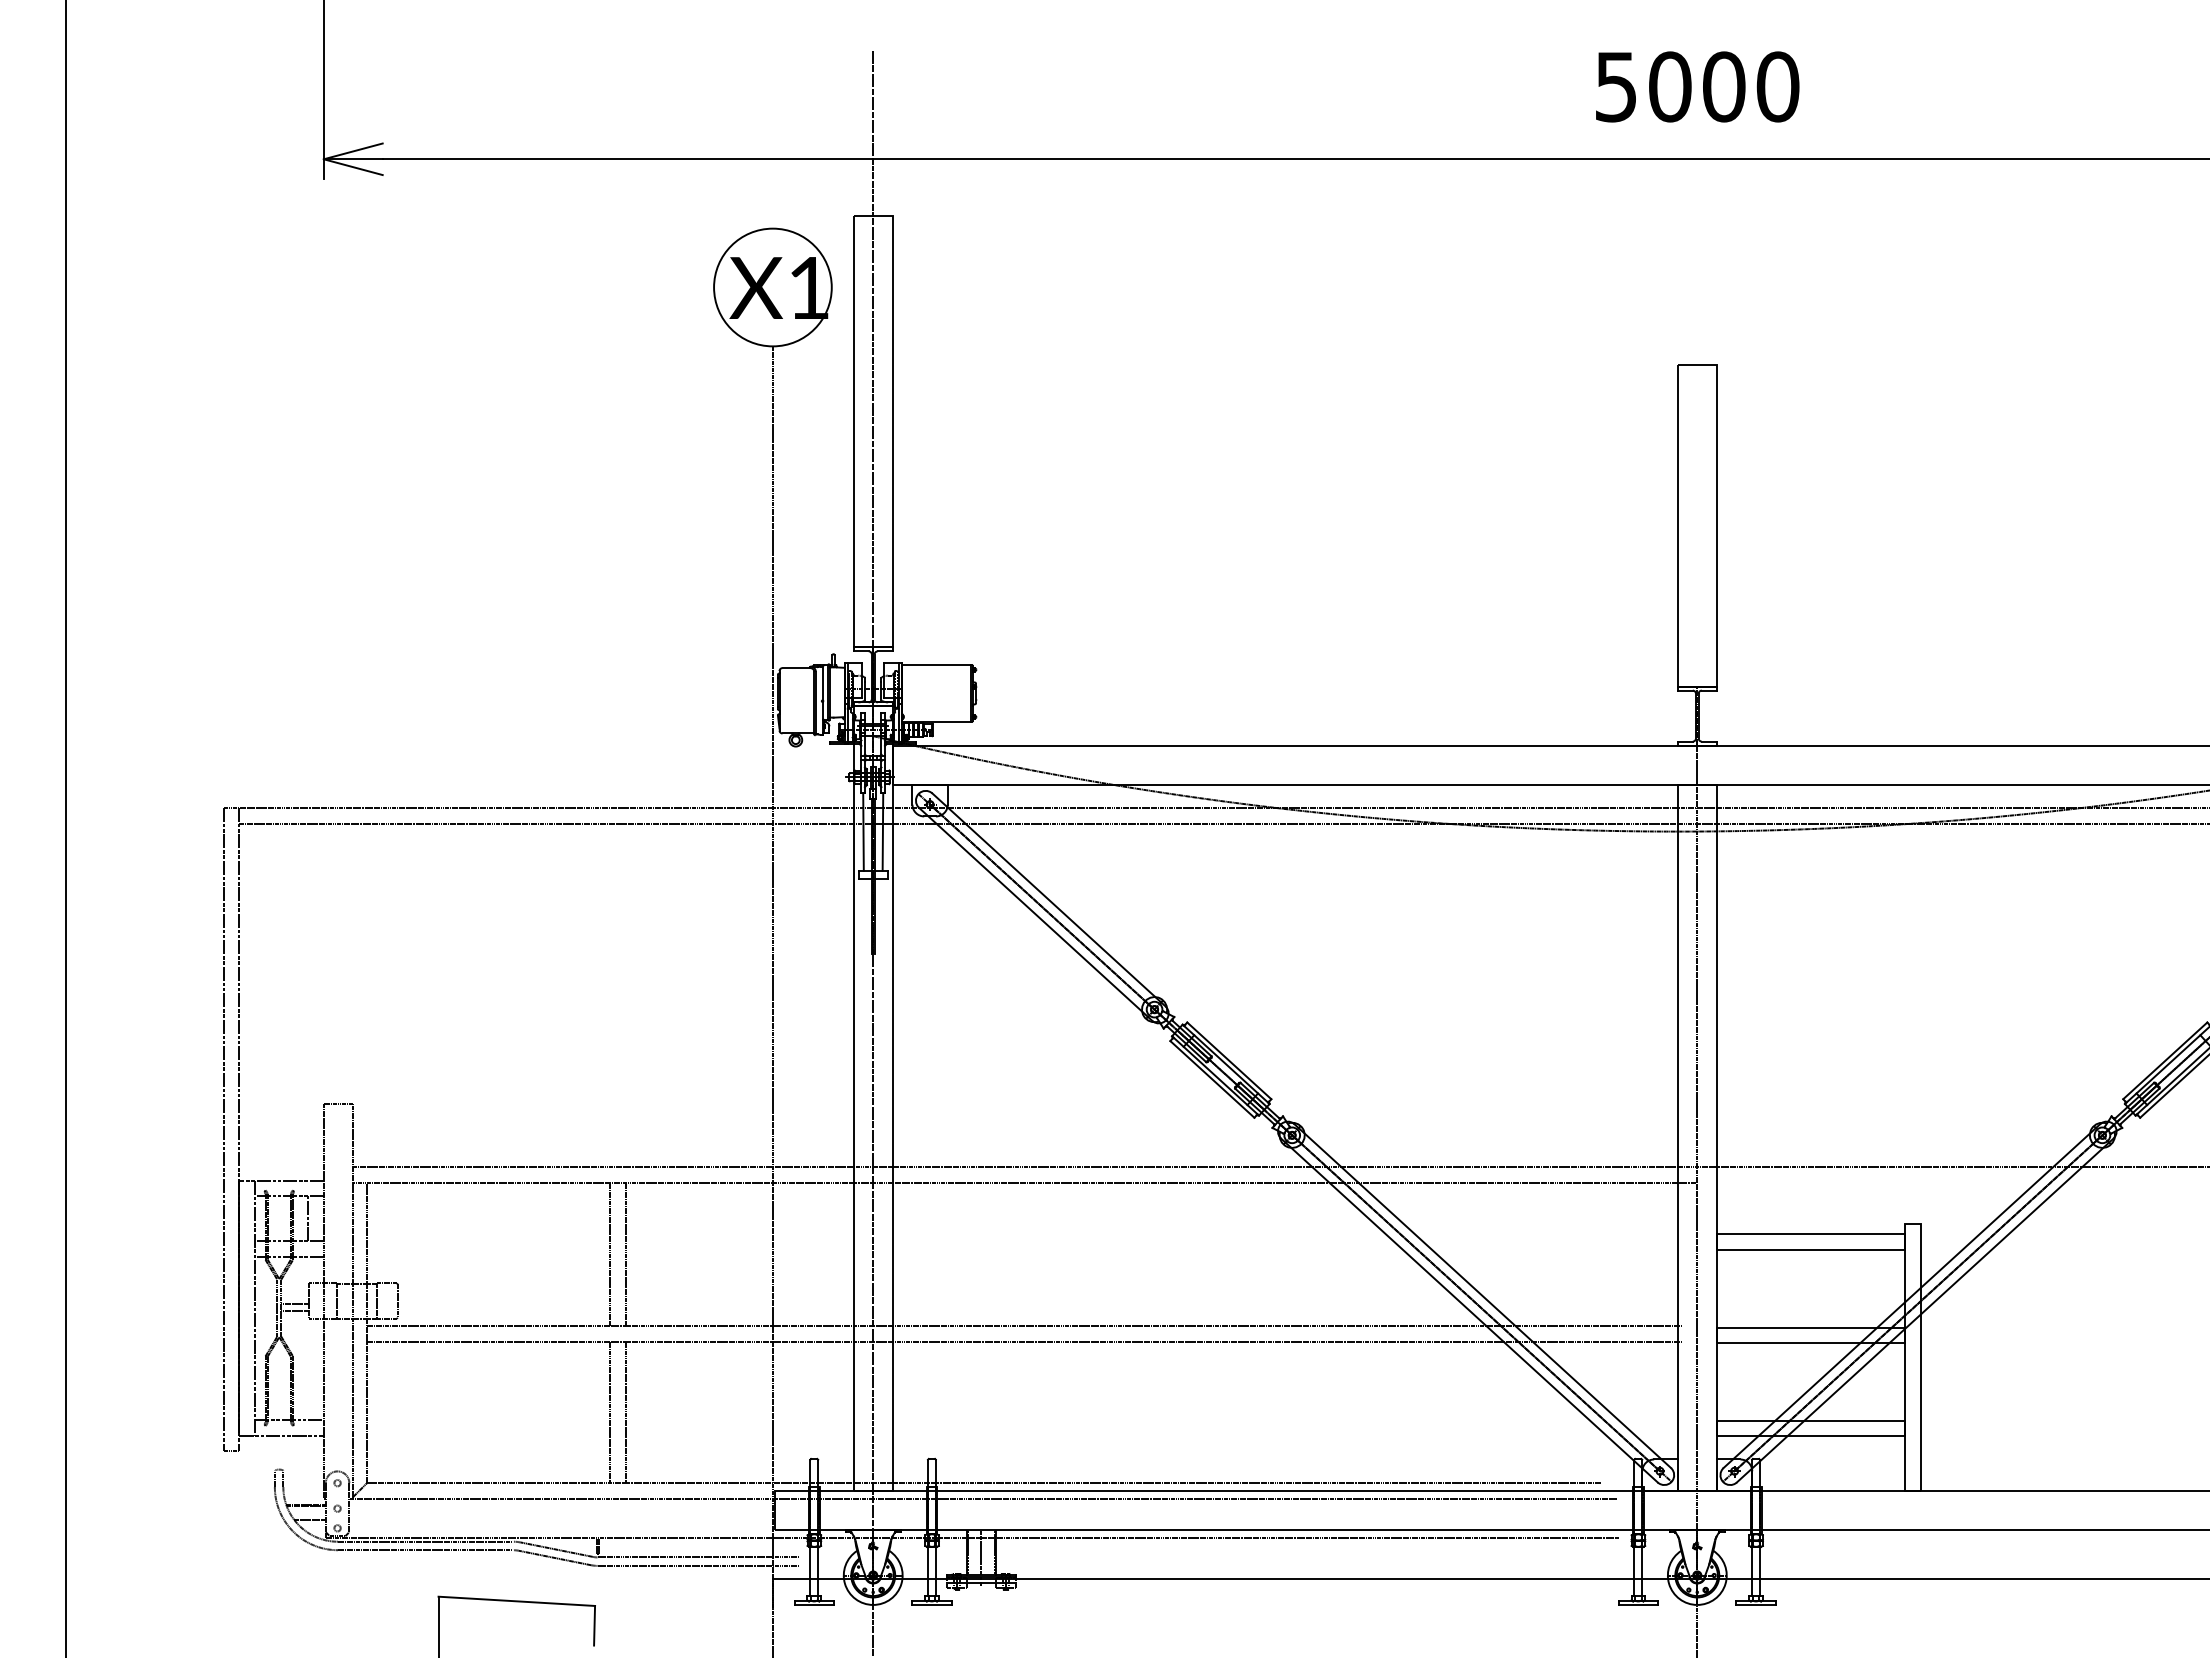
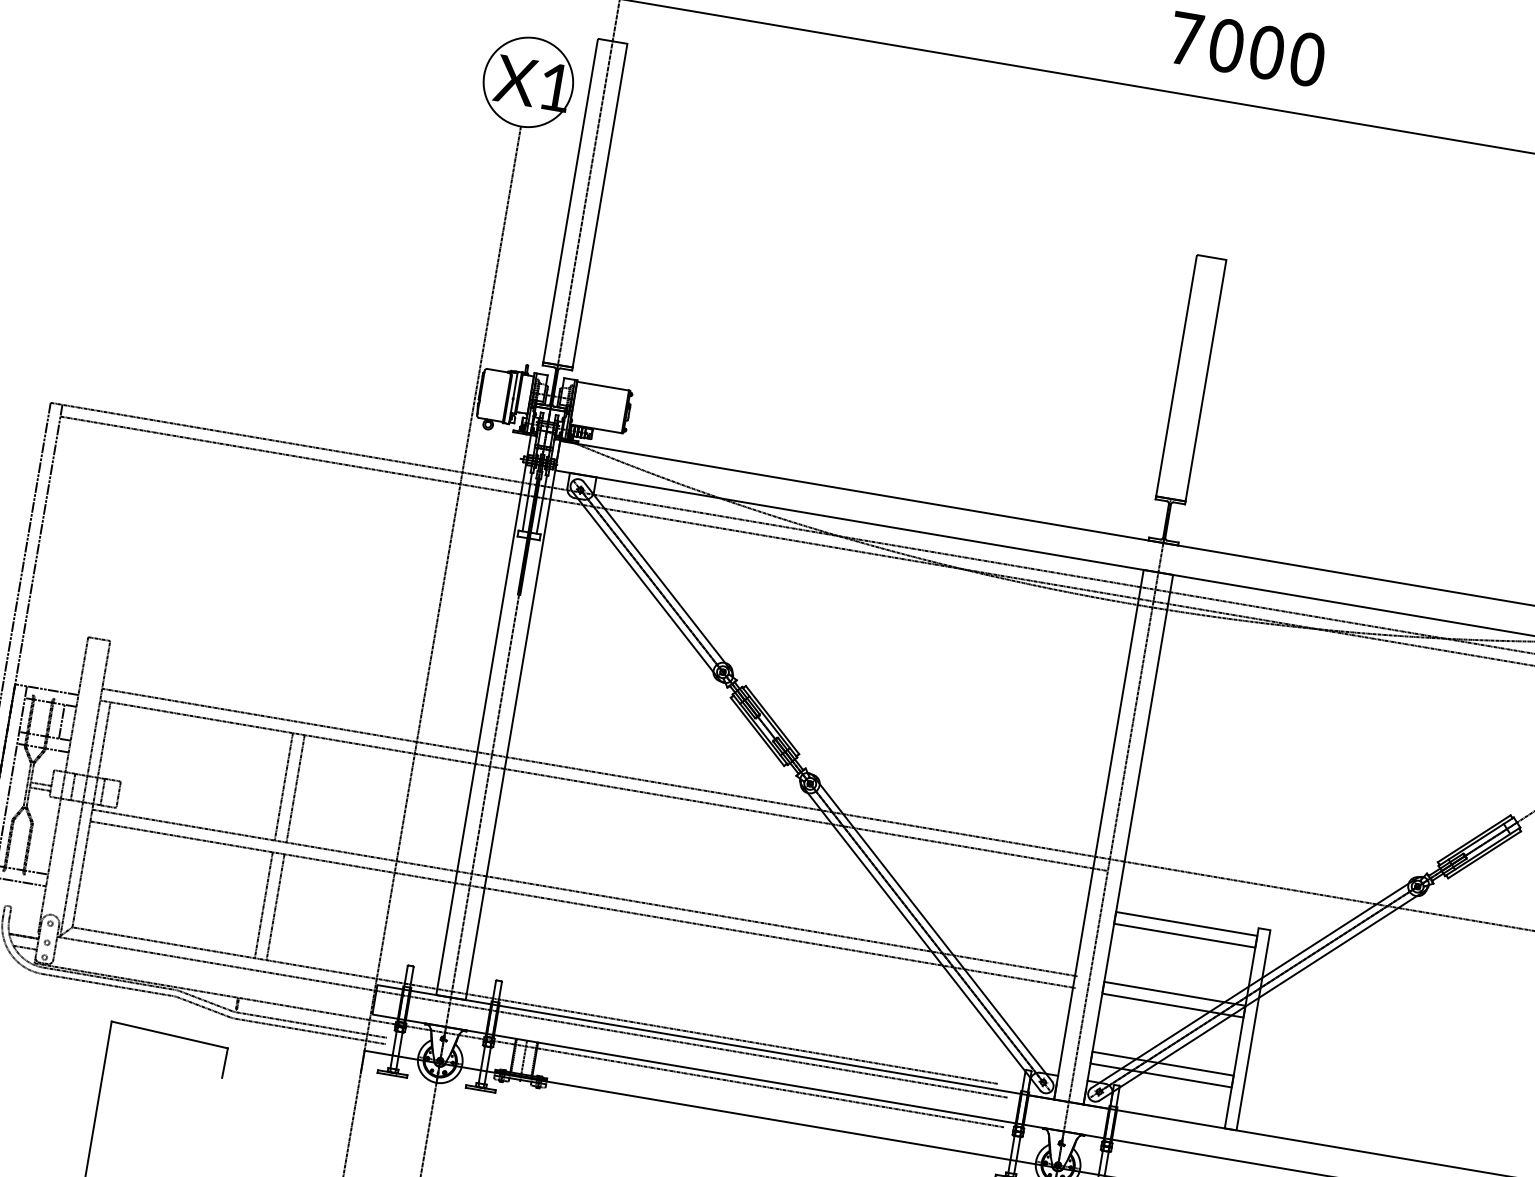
text: (1616, 87) -> (1186, 39), 5000 -> 7000

